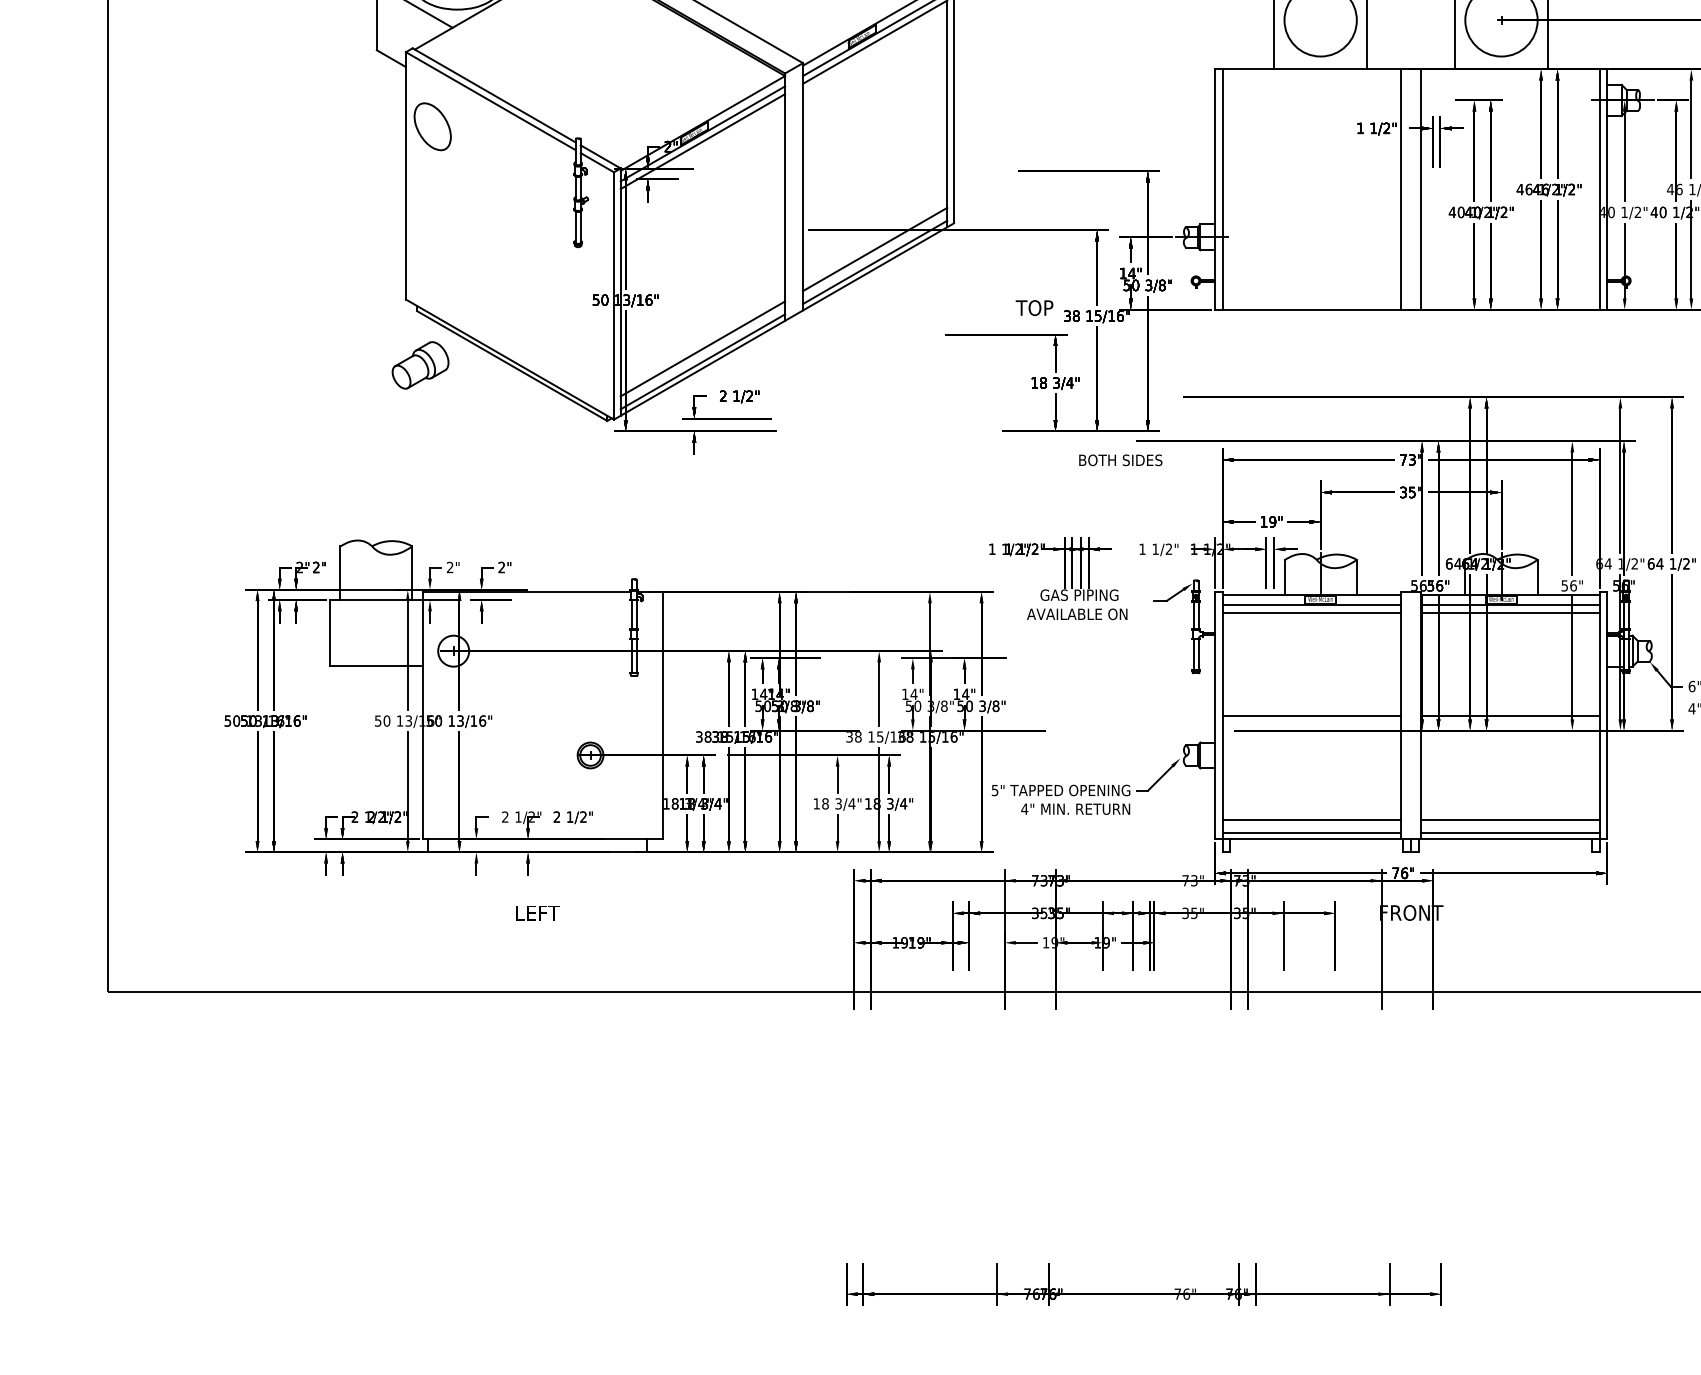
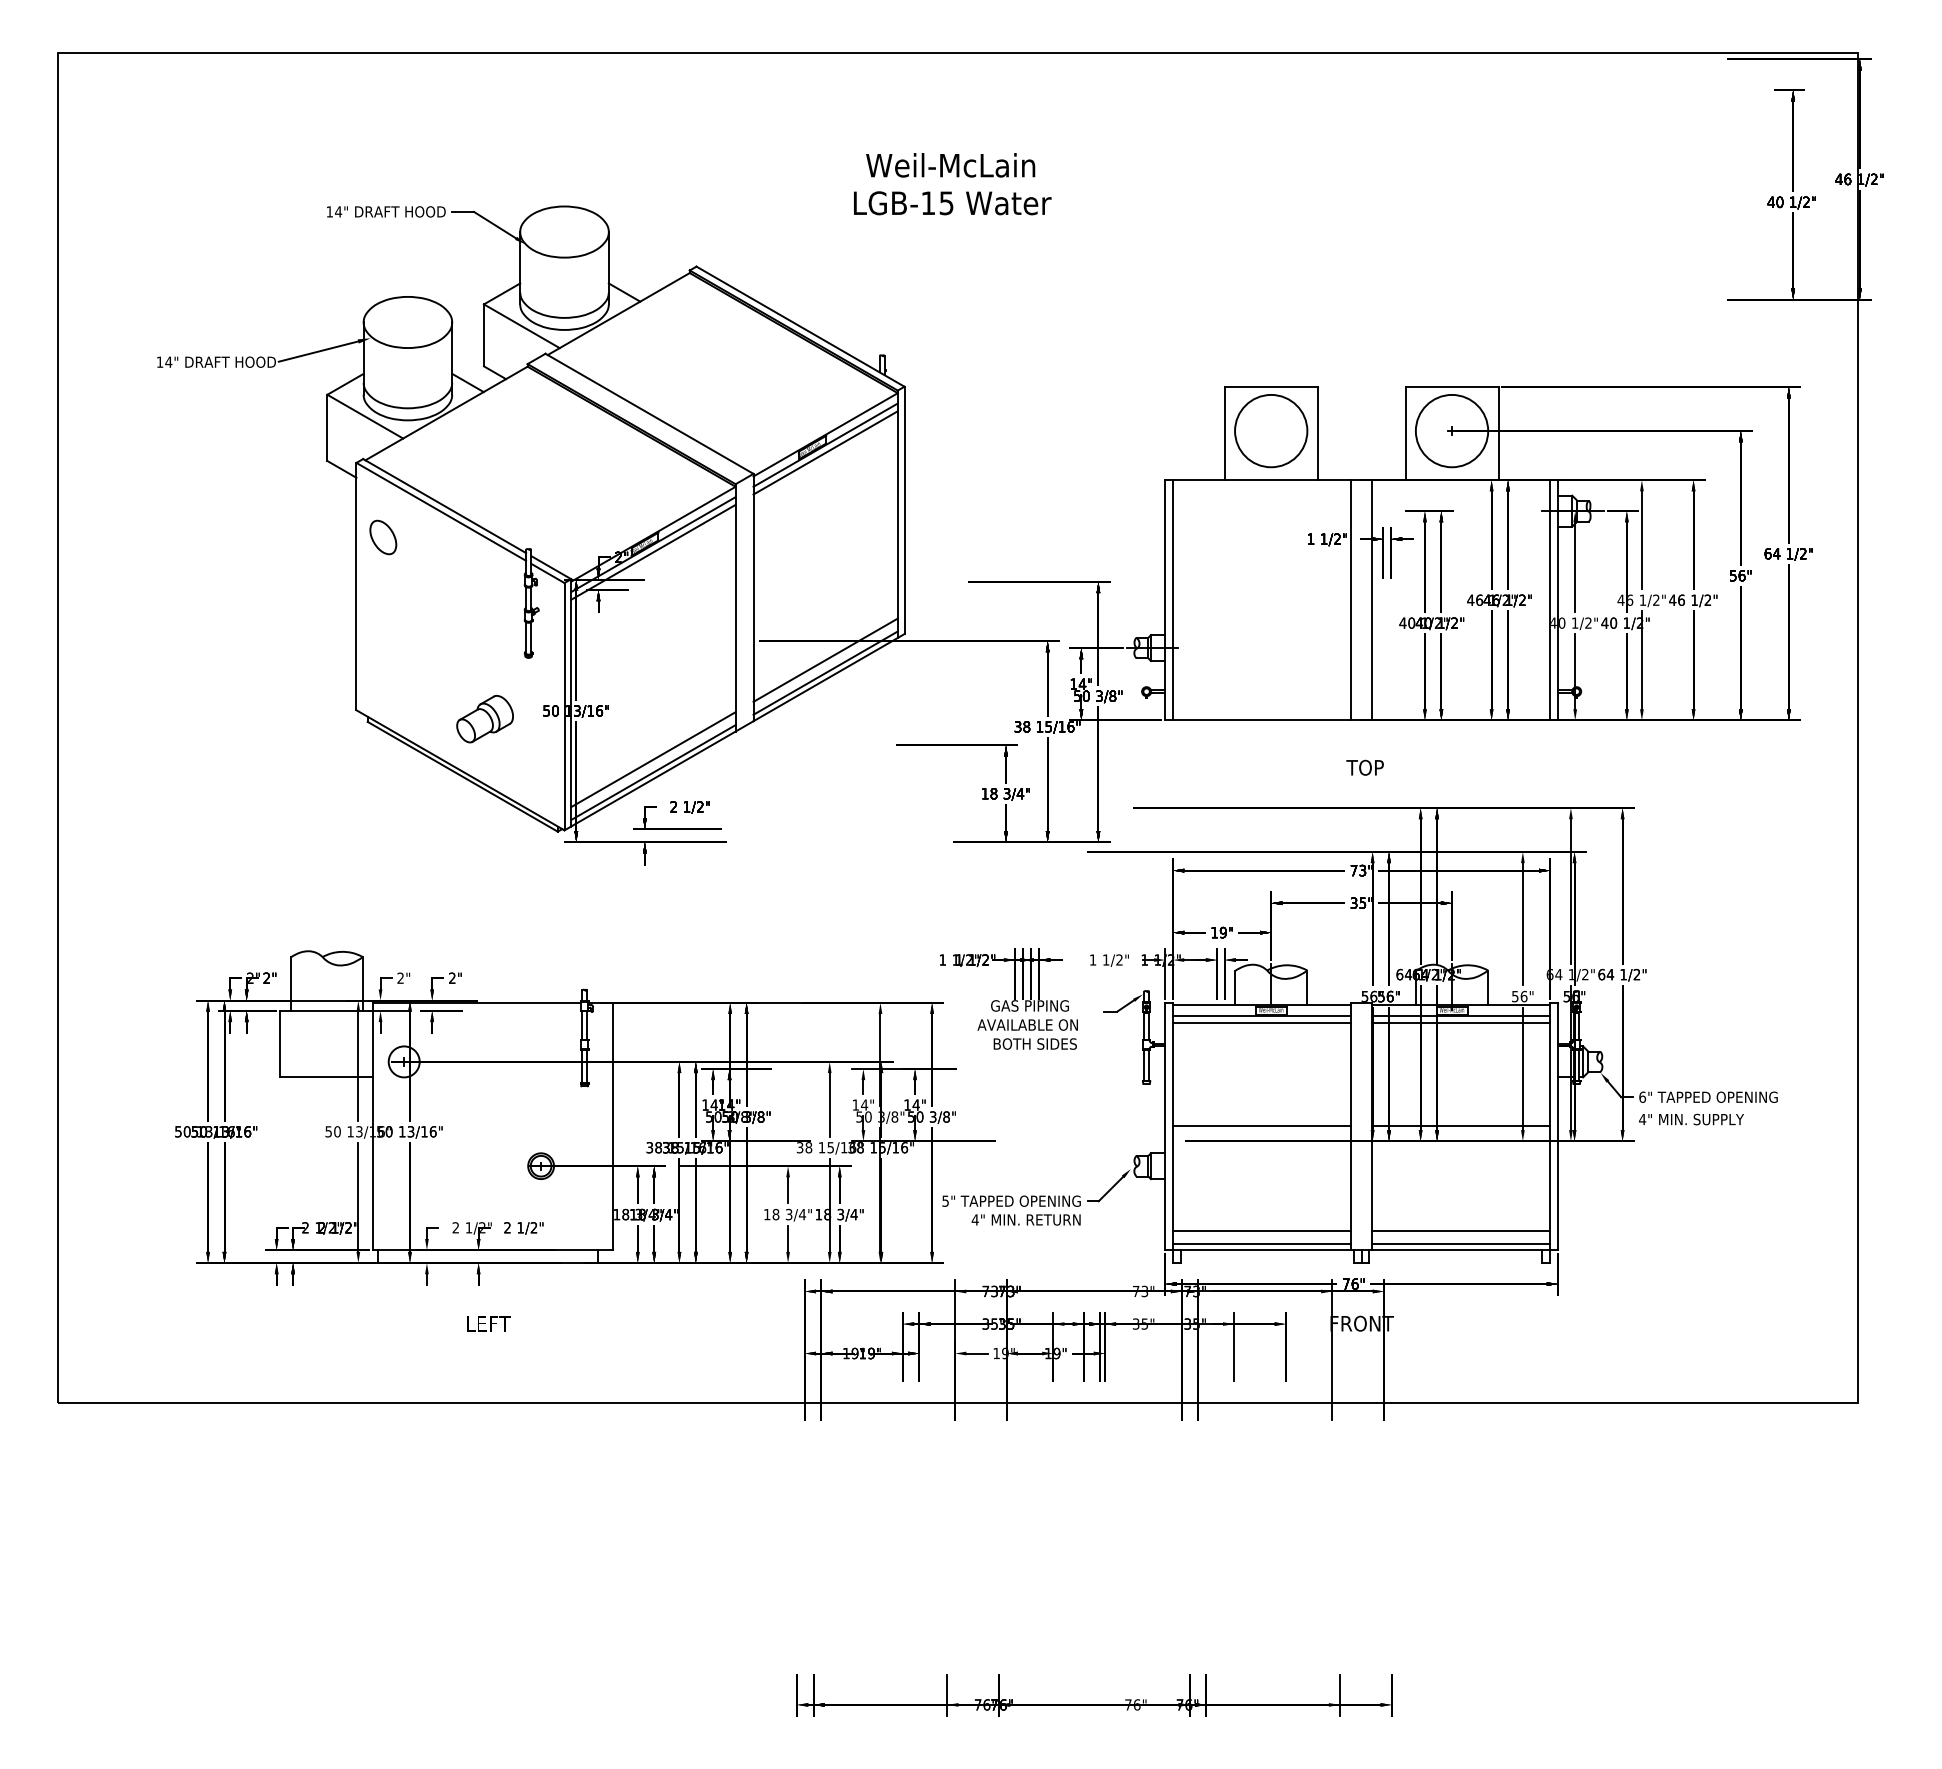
part: (432, 126) -> (383, 537), size x0.71
text: (1033, 307) -> (1364, 767), moved
part: (419, 364) -> (484, 718), moved
text: (1119, 459) -> (1034, 1043), moved

